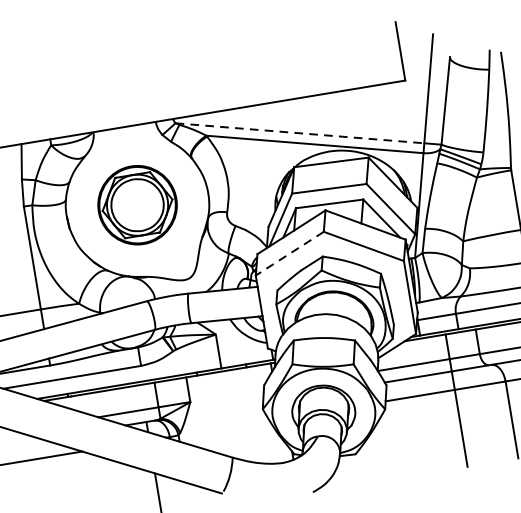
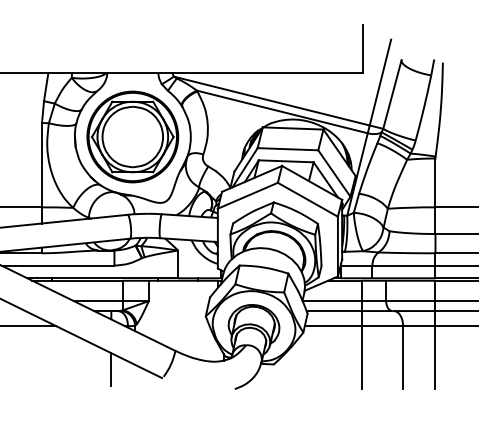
line: (299, 133) -> (271, 101), dashed -> solid
part: (137, 204) -> (132, 136), size x1.43
line: (289, 253) -> (247, 195), dashed -> solid

